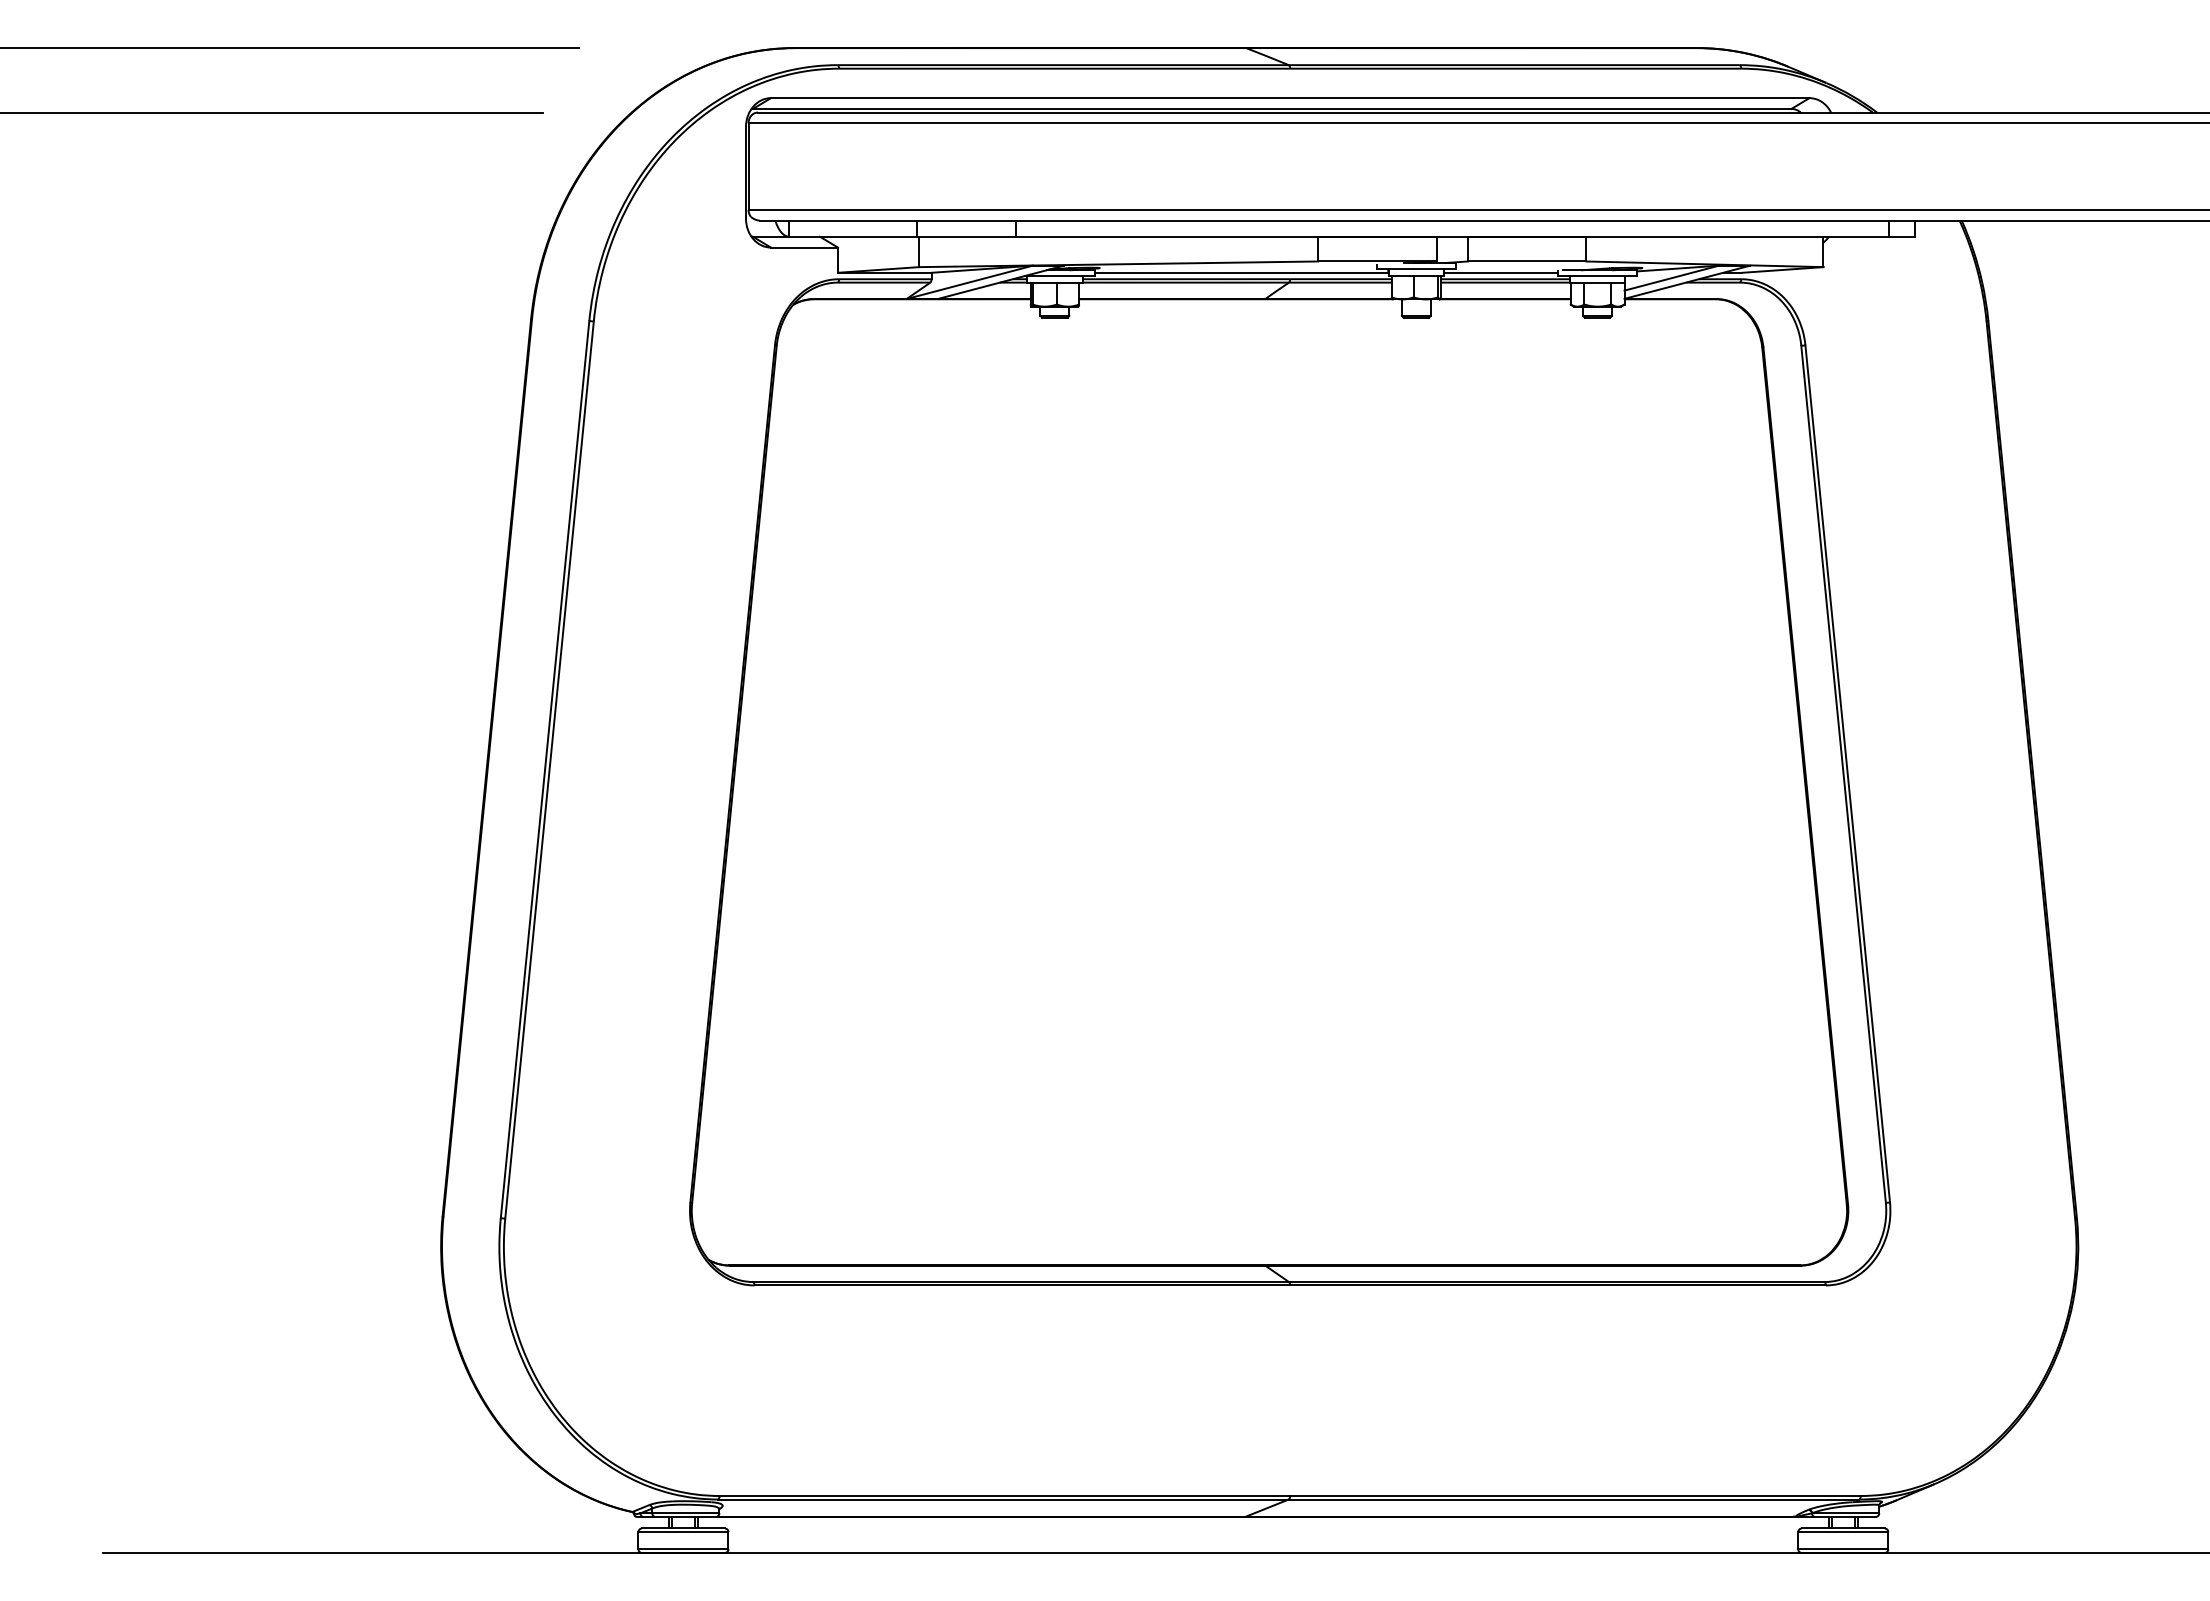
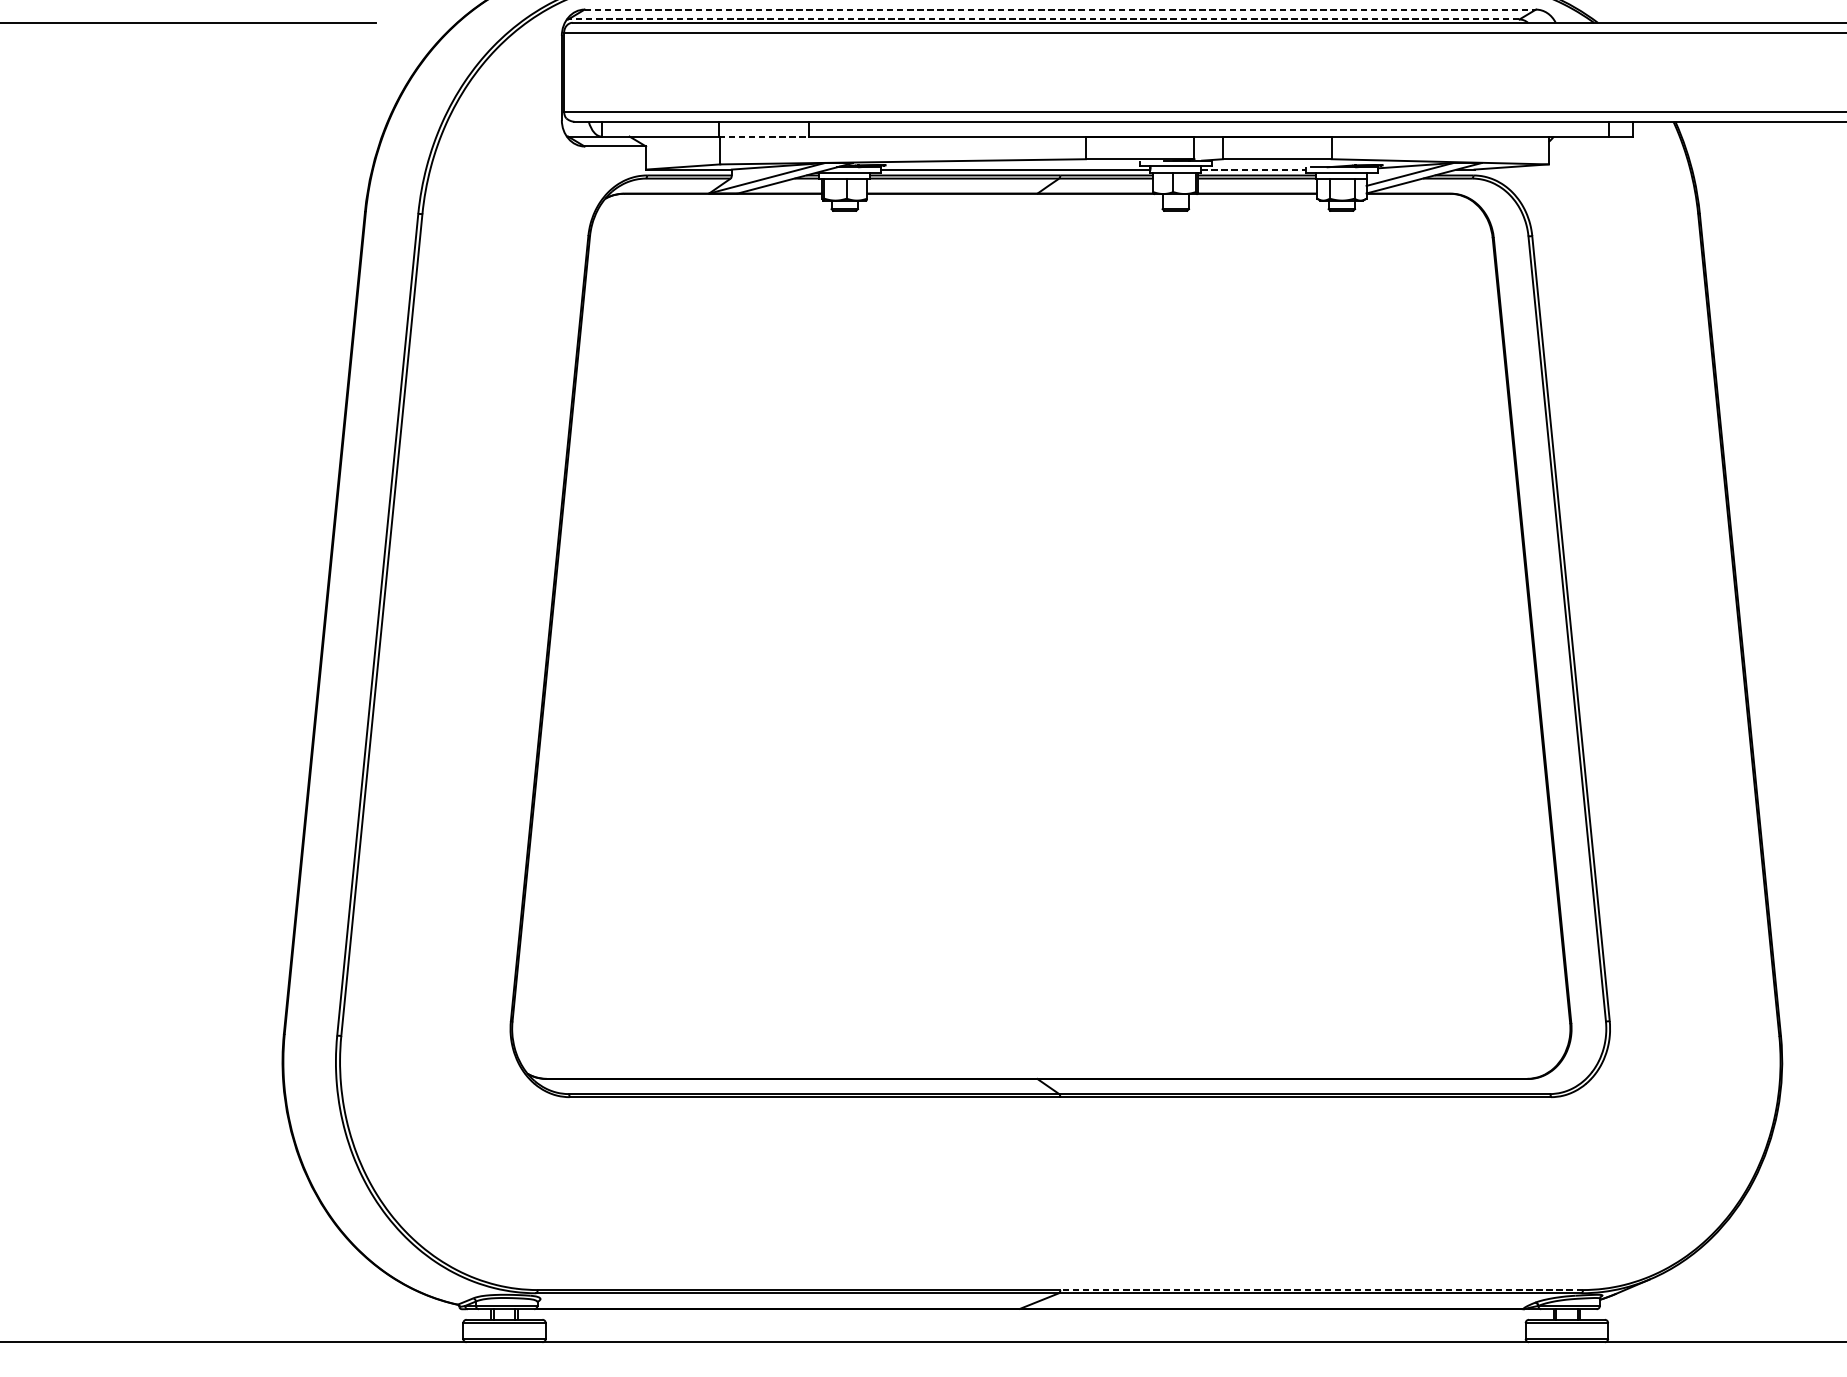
line: (1290, 98) -> (1060, 9), solid -> dashed
line: (1271, 108) -> (1043, 19), solid -> dashed
line: (966, 236) -> (763, 136), solid -> dashed
line: (1500, 272) -> (1252, 169), solid -> dashed
line: (1575, 1495) -> (1321, 1289), solid -> dashed

